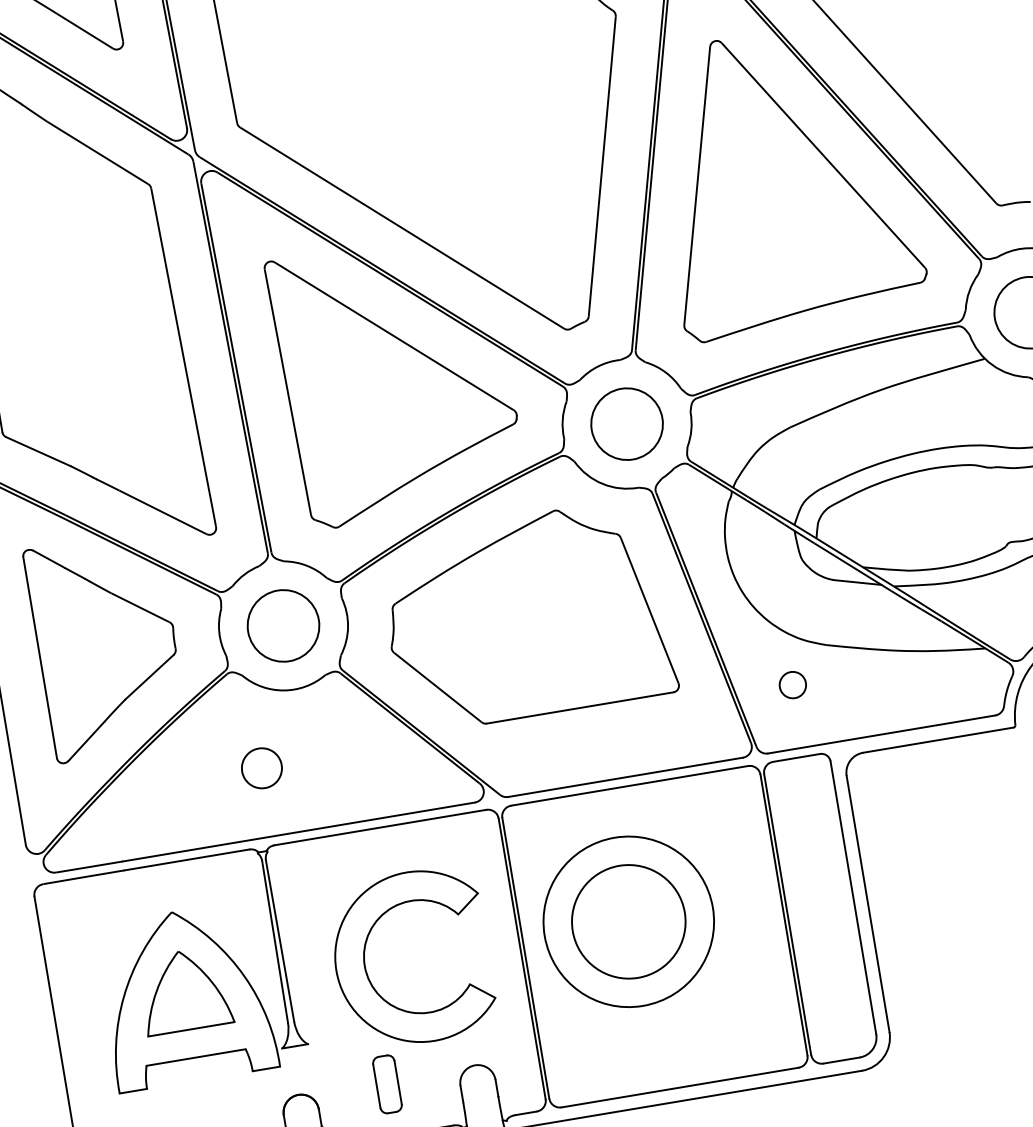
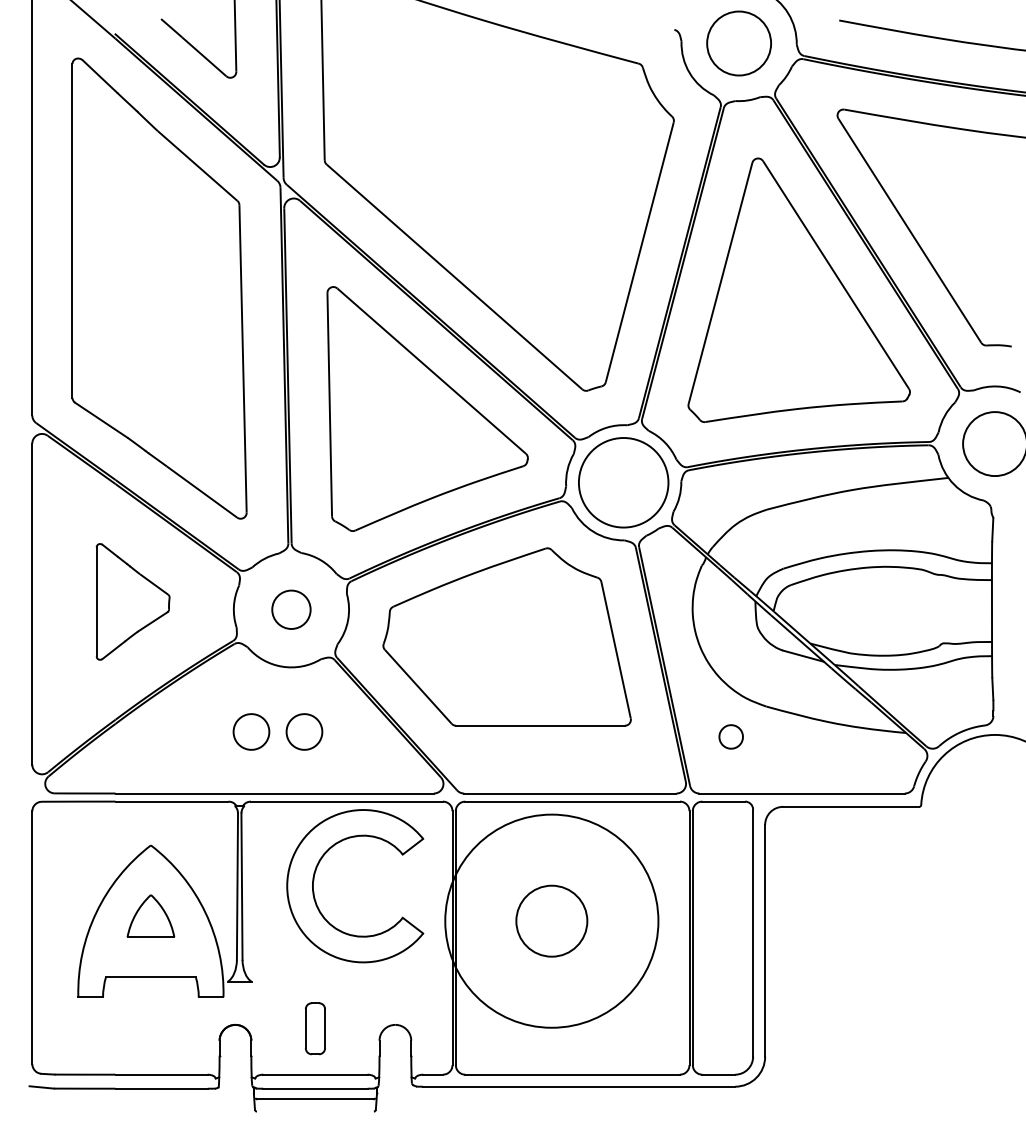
circle: (626, 423) -> (623, 482), size x1.4
circle: (283, 625) -> (291, 609), size x0.6
part: (106, 646) -> (132, 601), size x0.6
part: (320, 757) -> (304, 731), added
circle: (628, 921) -> (551, 920), size x0.7
circle: (628, 922) -> (551, 921), size x1.4
part: (367, 971) -> (314, 891), moved
part: (184, 989) -> (150, 915), size x0.6

